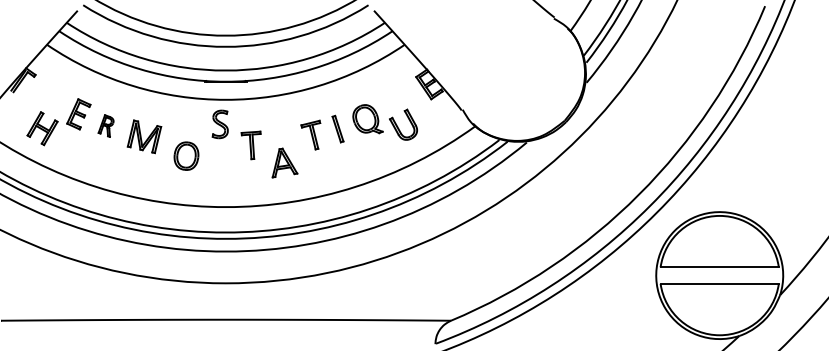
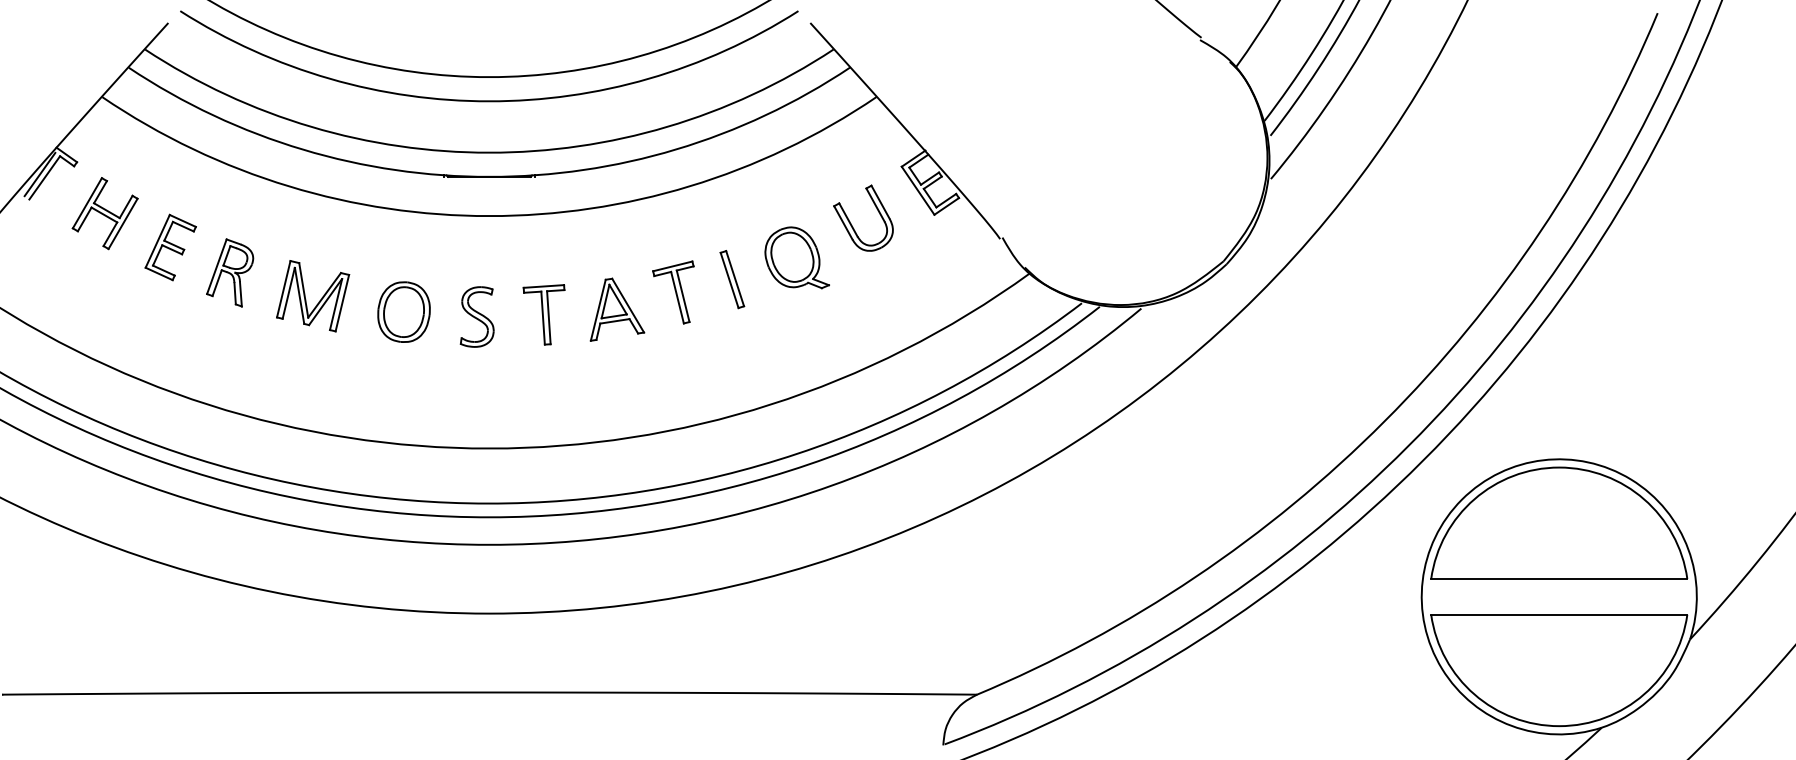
part: (219, 124) -> (475, 317), moved
part: (403, 124) -> (863, 217), moved
part: (105, 125) -> (228, 271), size x1.43
part: (42, 128) -> (105, 213), moved
part: (186, 155) -> (404, 310), moved
part: (284, 162) -> (616, 308), moved

